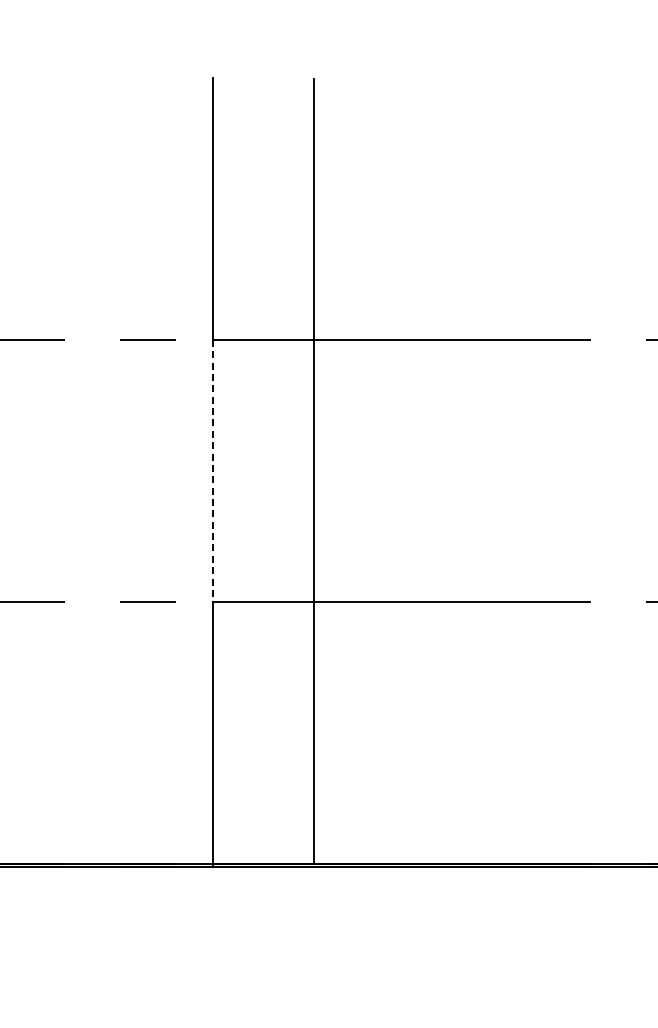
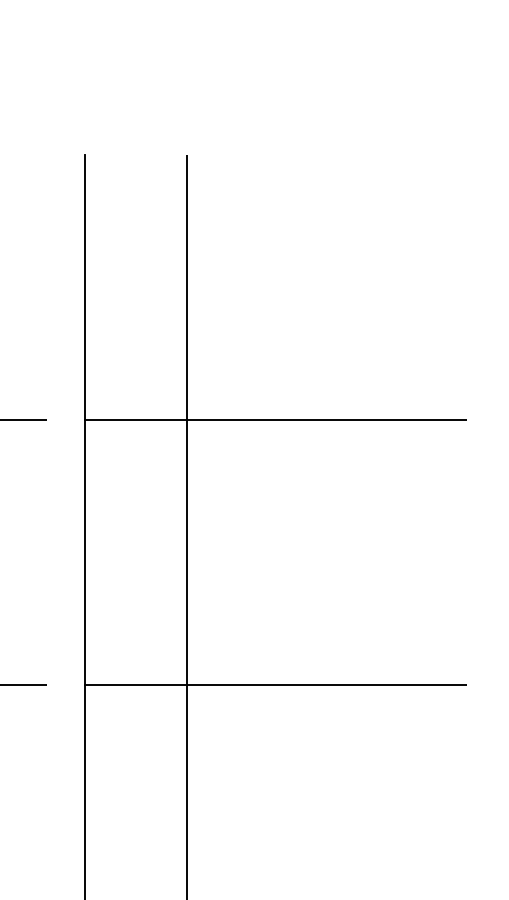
line: (212, 470) -> (84, 552), dashed -> solid

